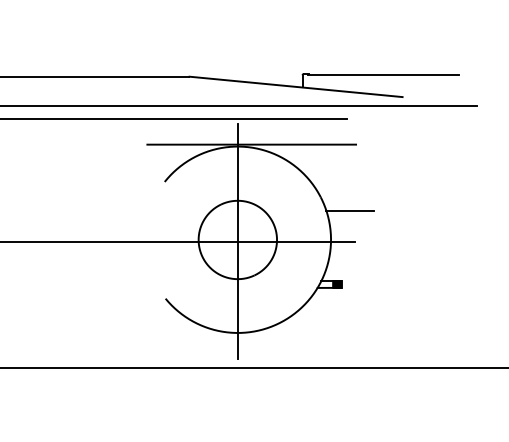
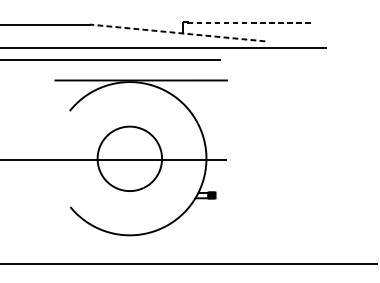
line: (383, 74) -> (249, 22), solid -> dashed
line: (296, 86) -> (178, 32), solid -> dashed
line: (350, 211) -> (222, 135), removed
line: (237, 241) -> (129, 160), removed

